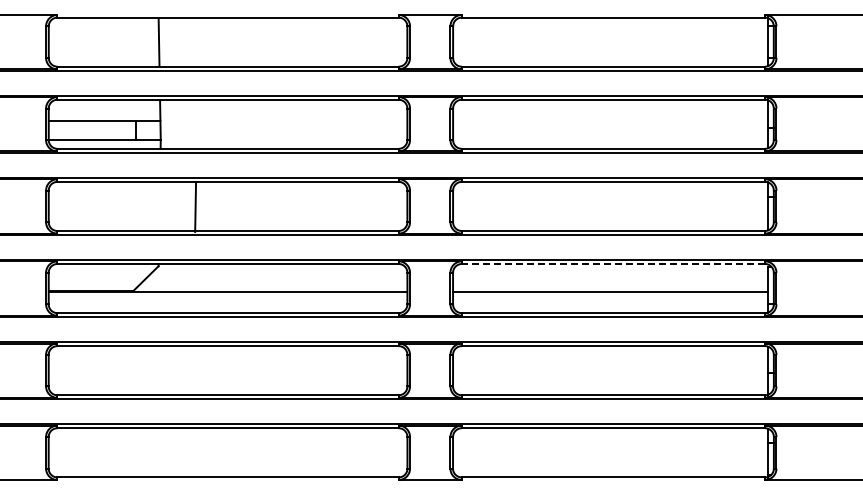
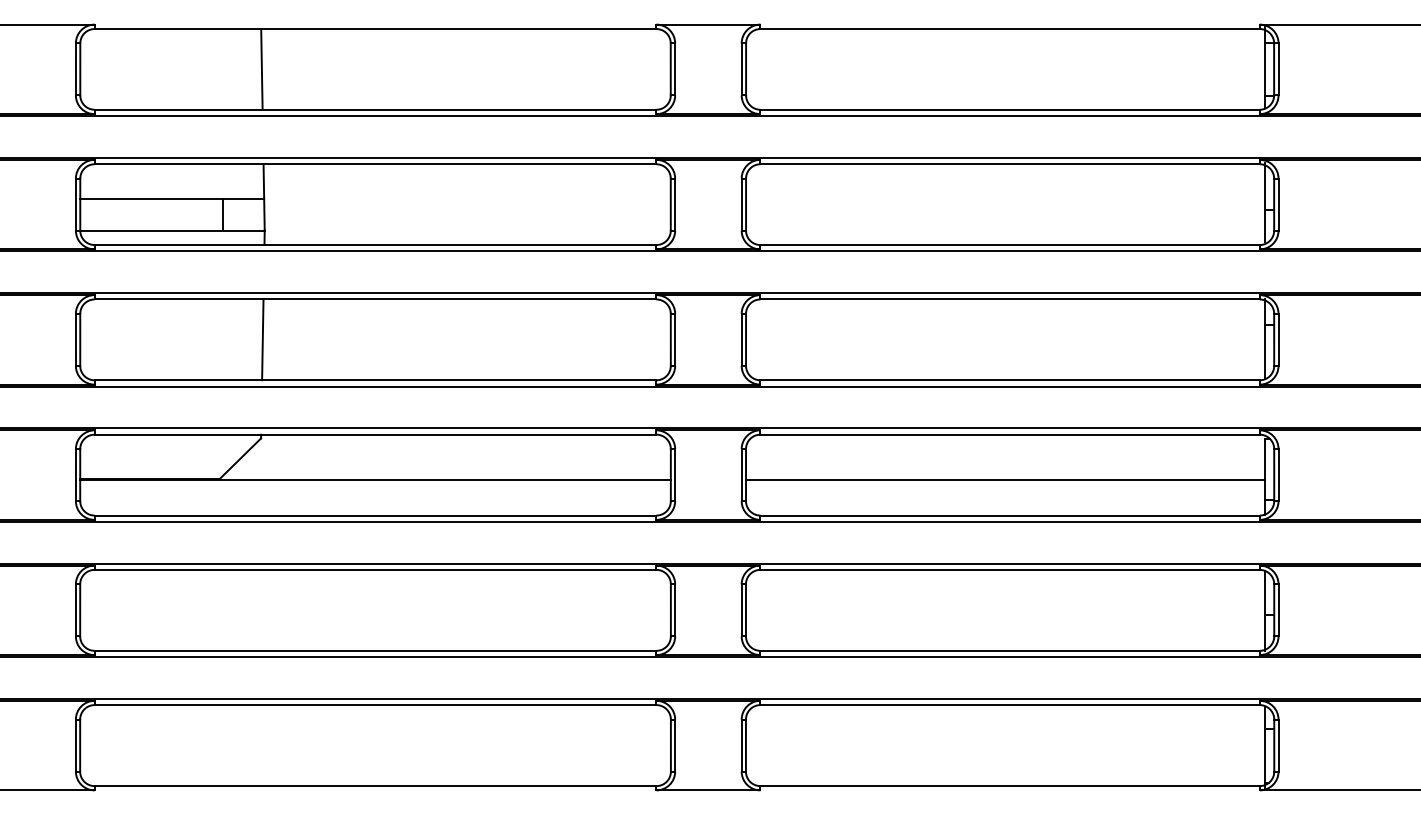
line: (195, 206) -> (262, 338), moved
line: (613, 264) -> (1010, 435), dashed -> solid

